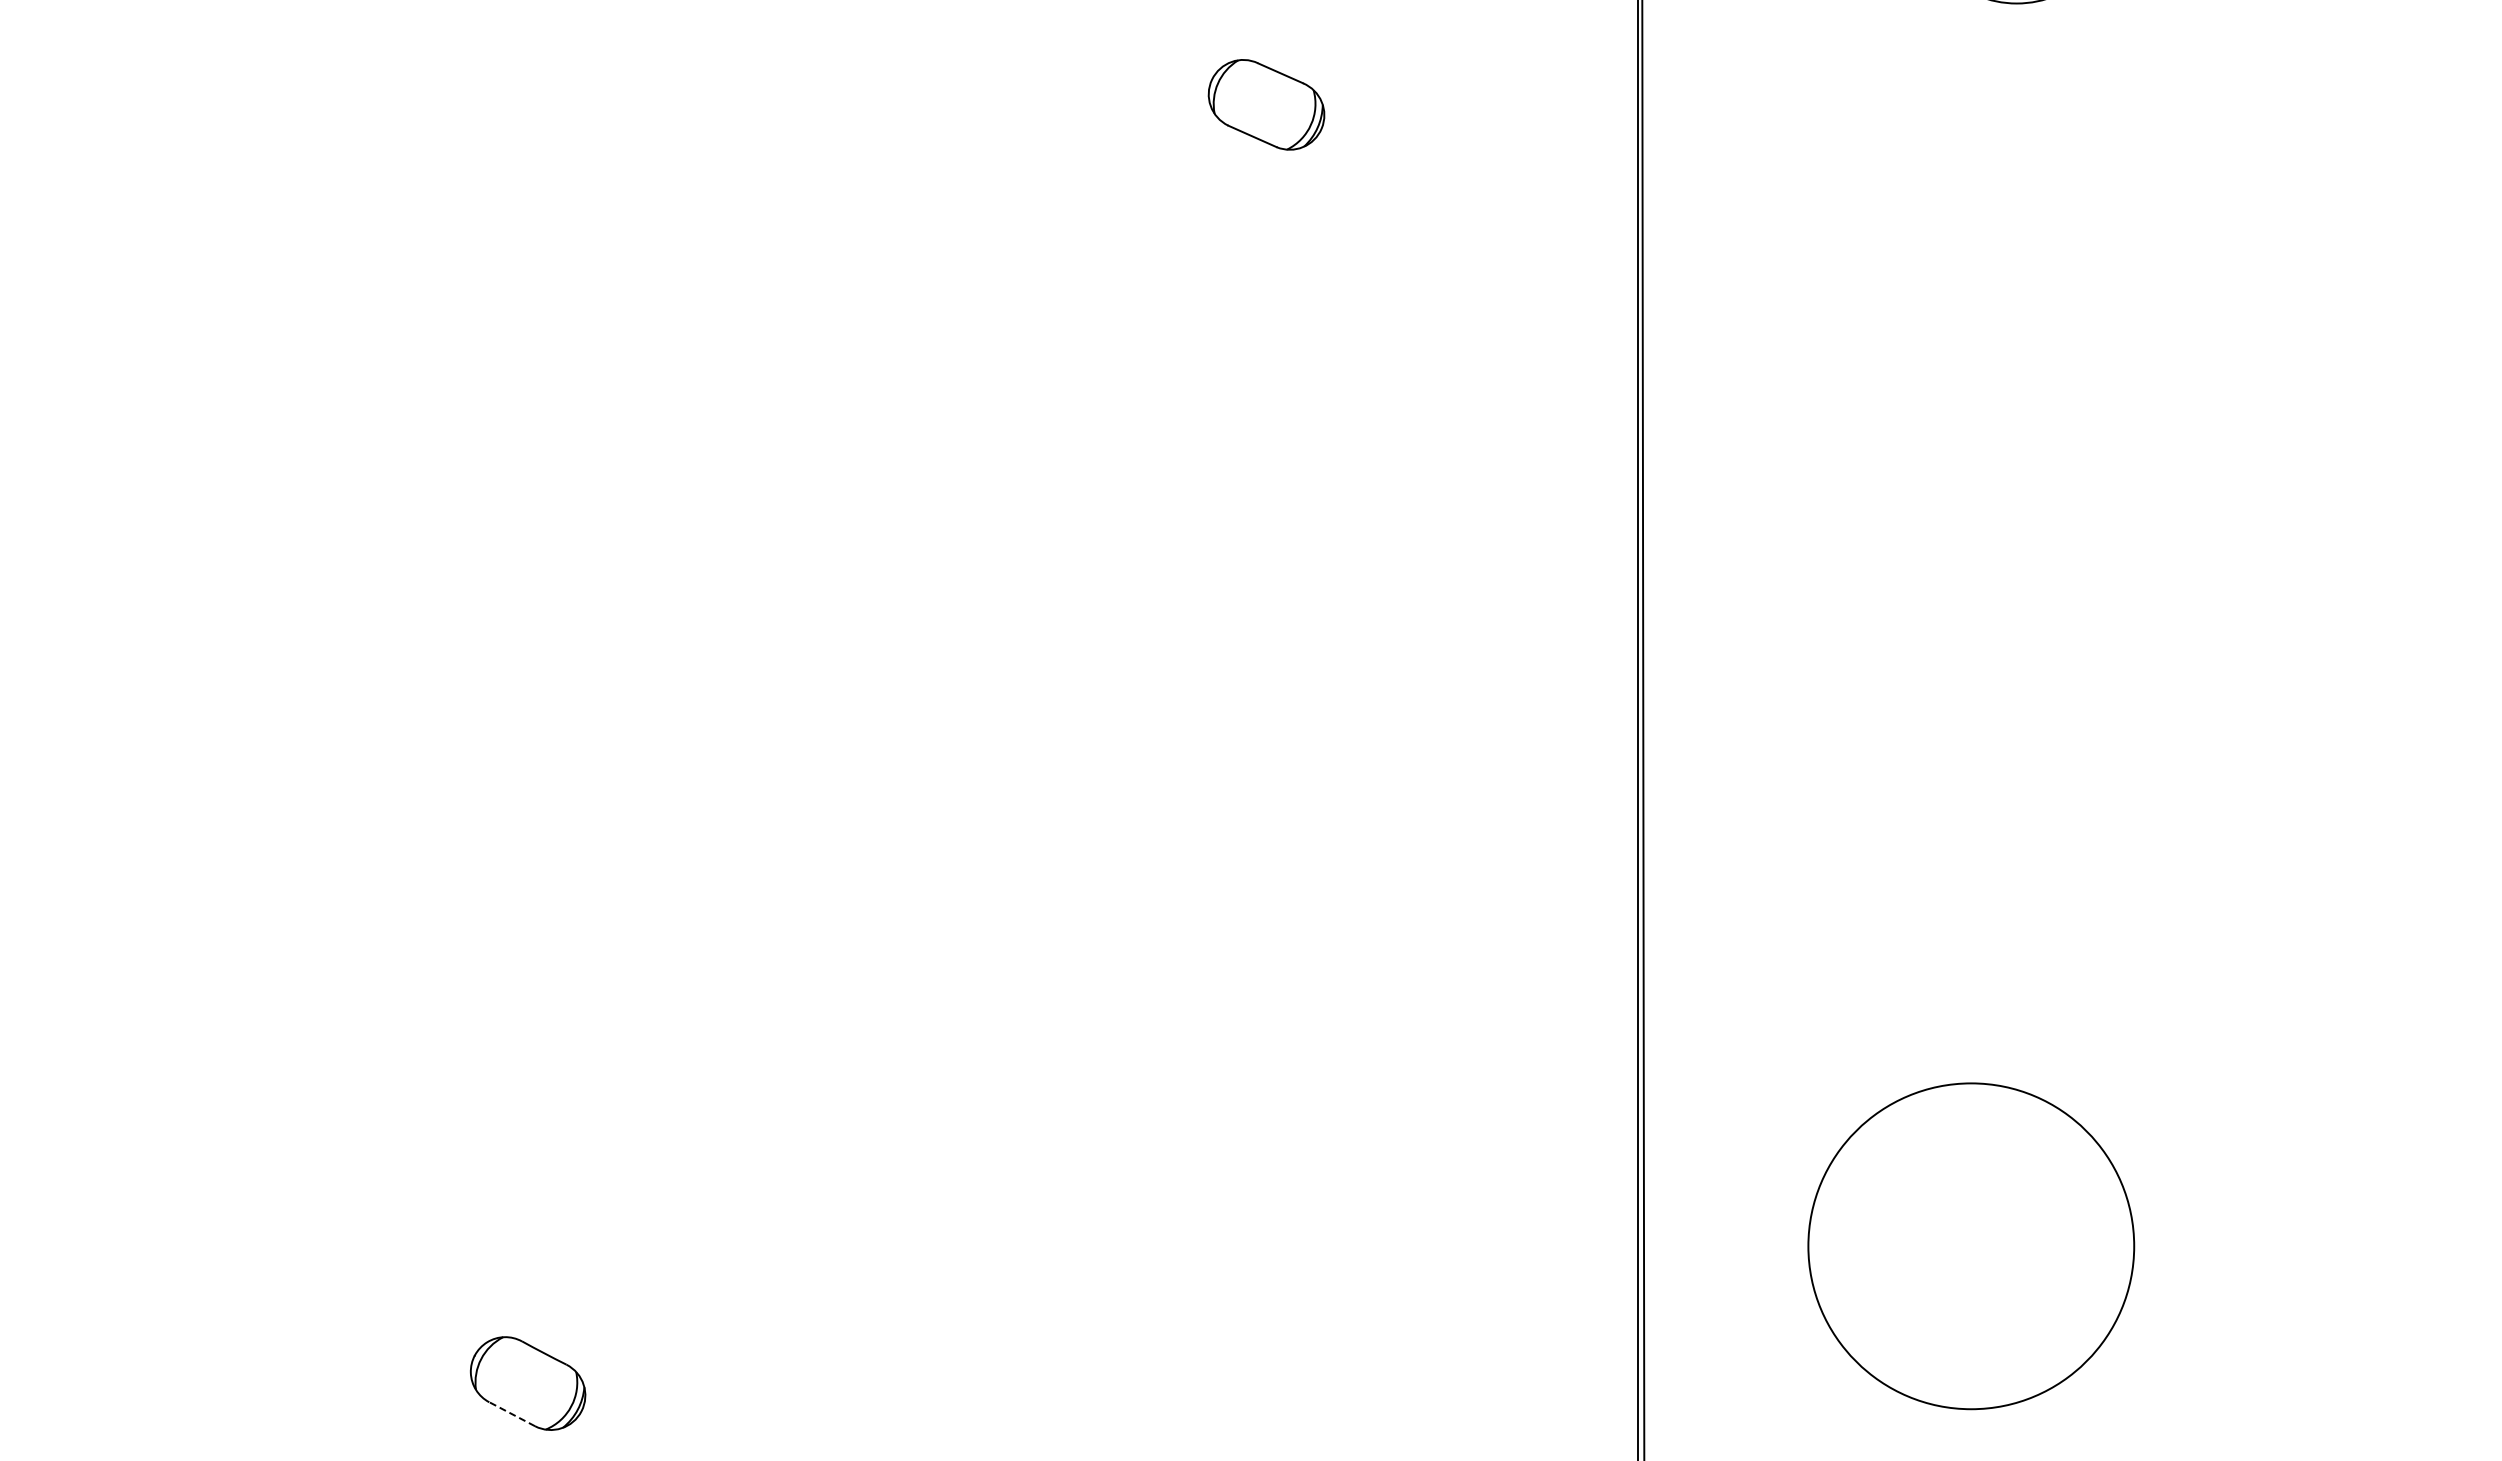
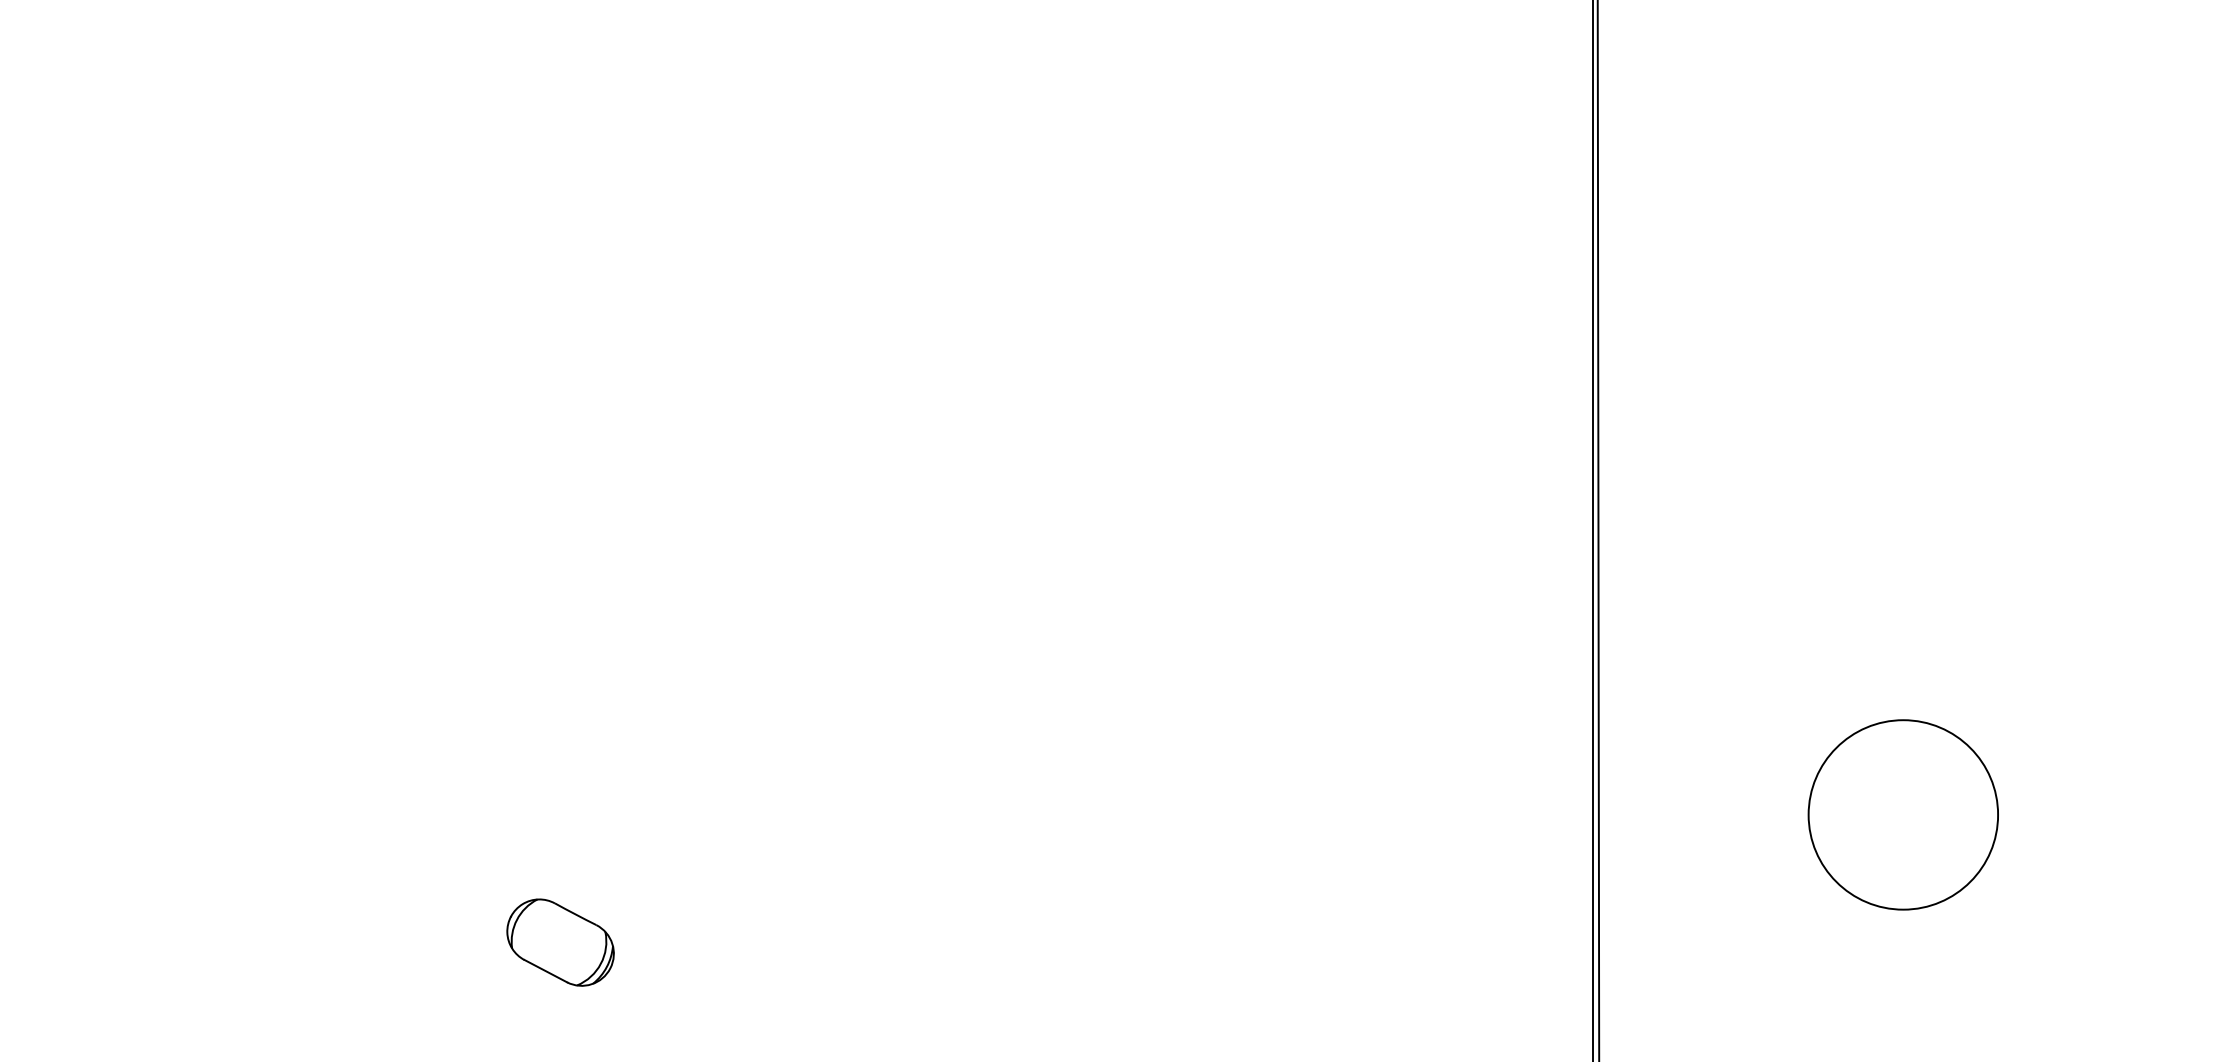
circle: (1971, 1246) -> (1903, 815), size x0.62
line: (512, 1414) -> (546, 971), dashed -> solid

